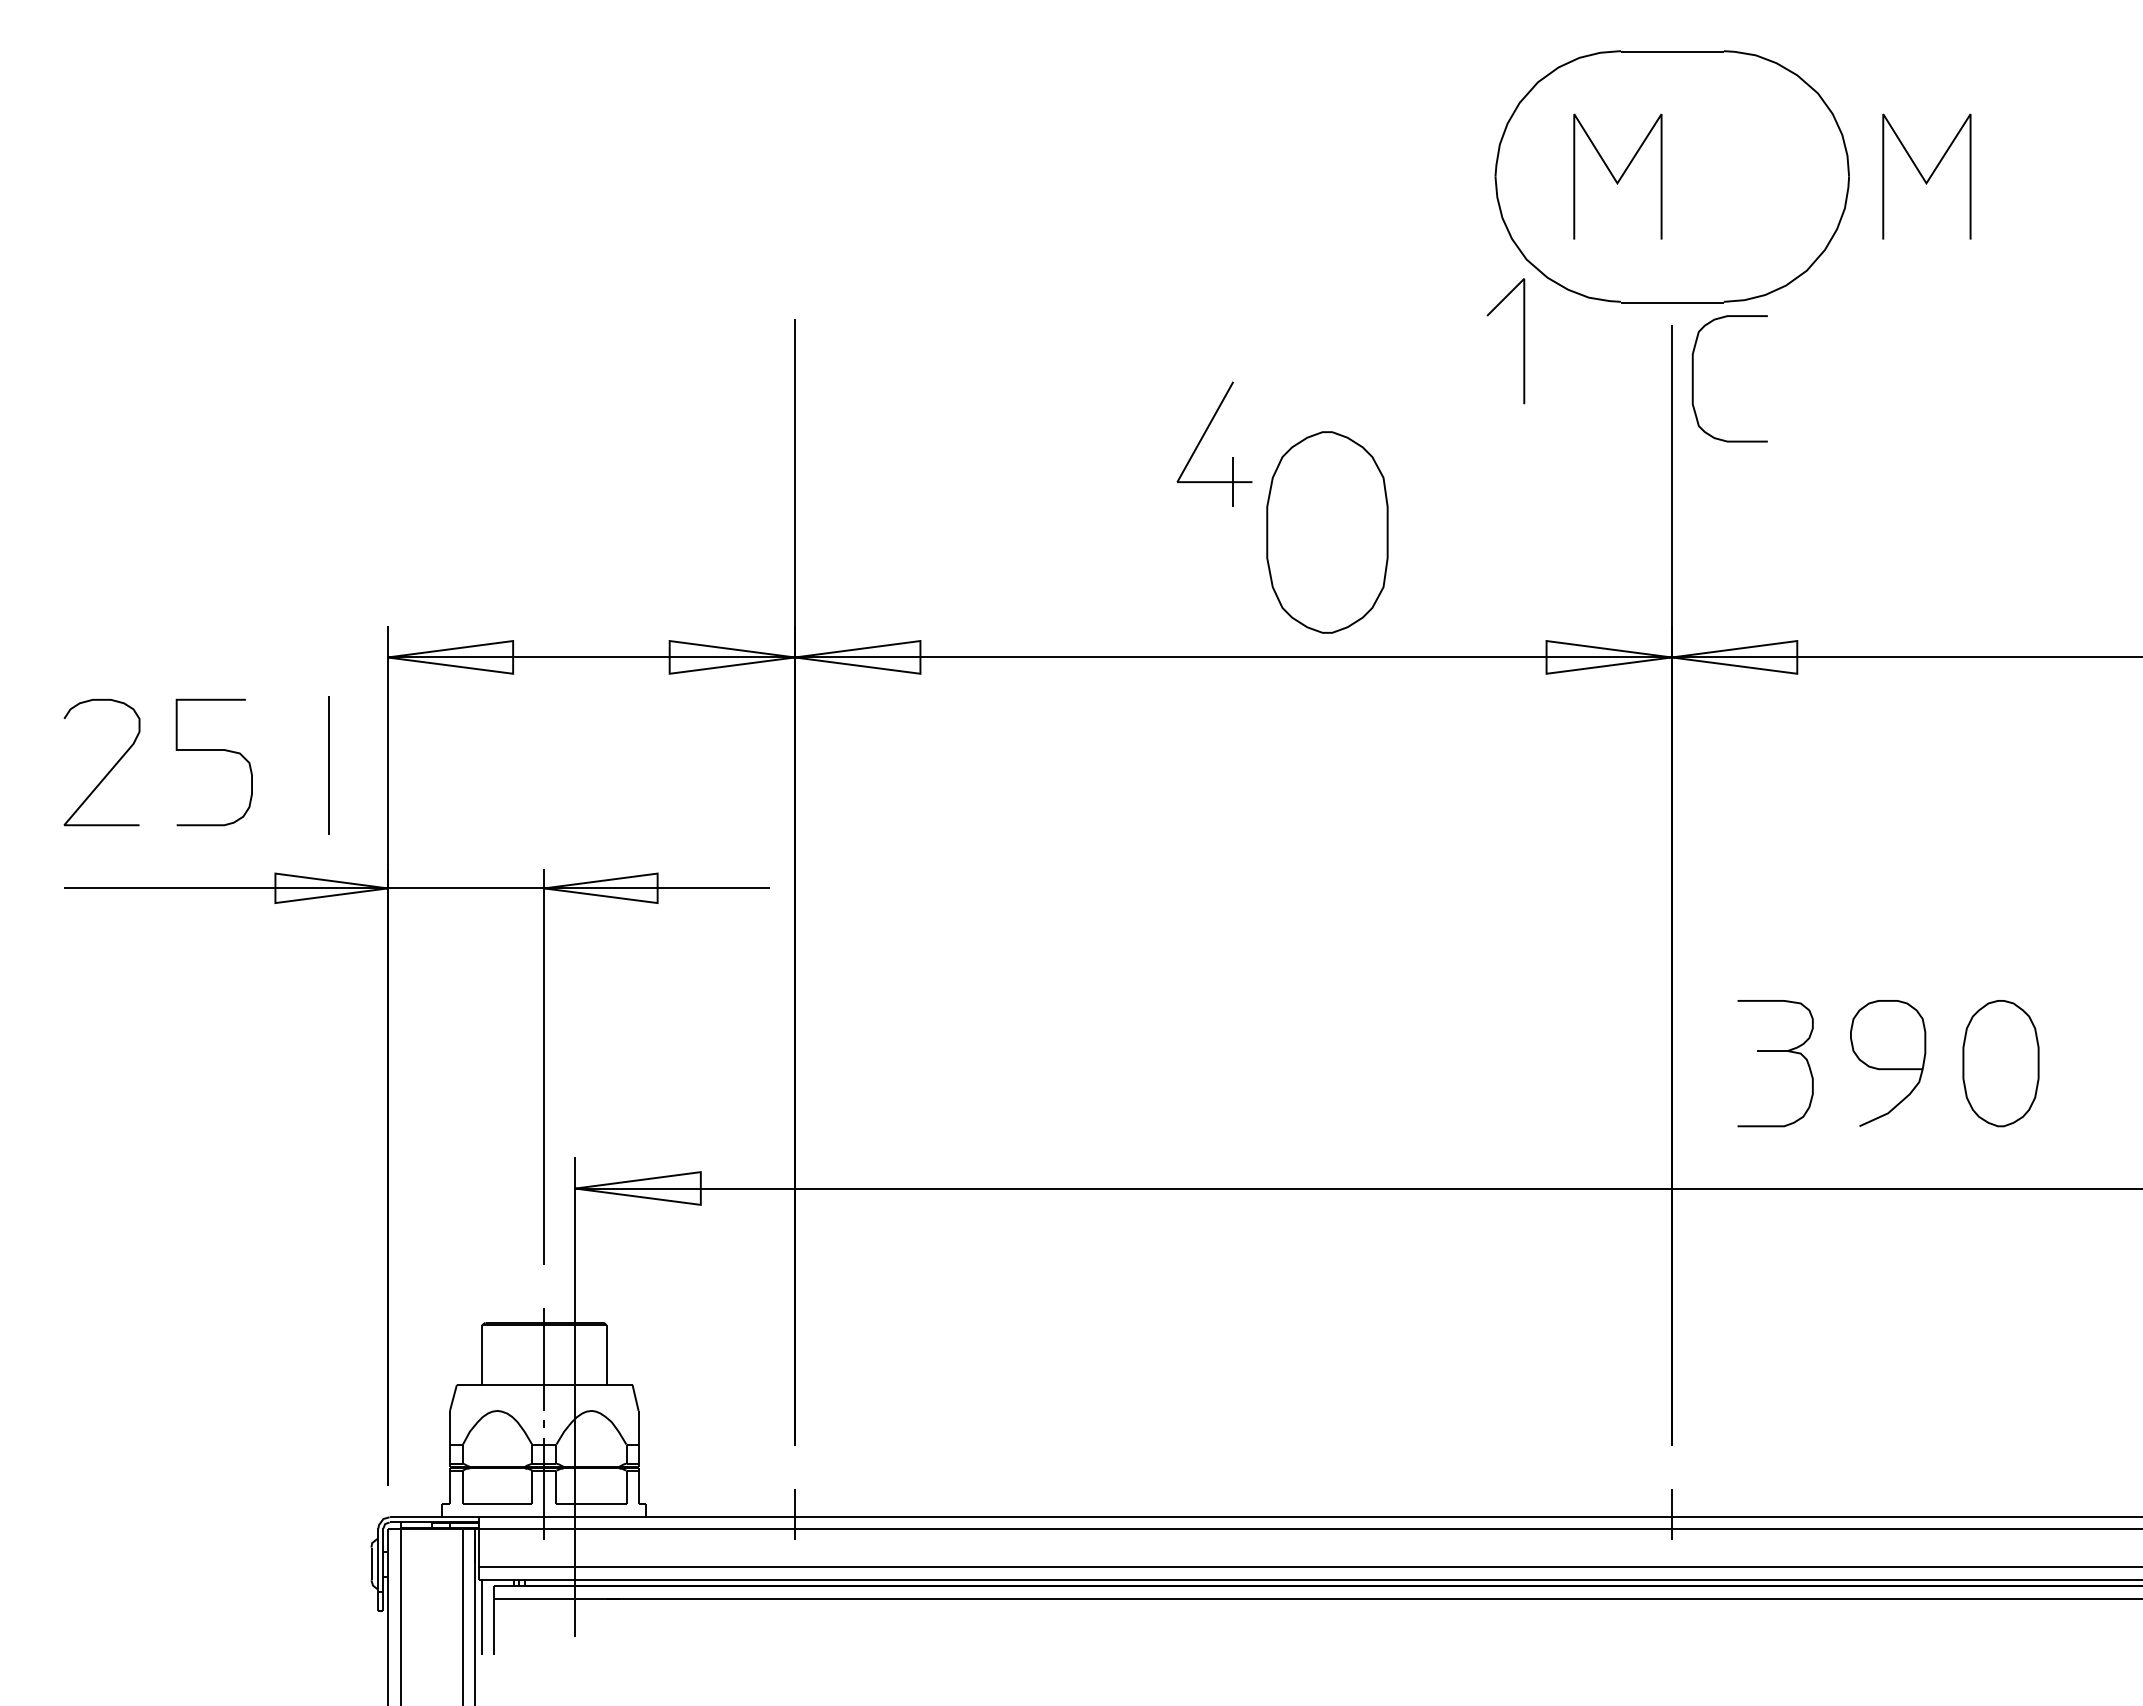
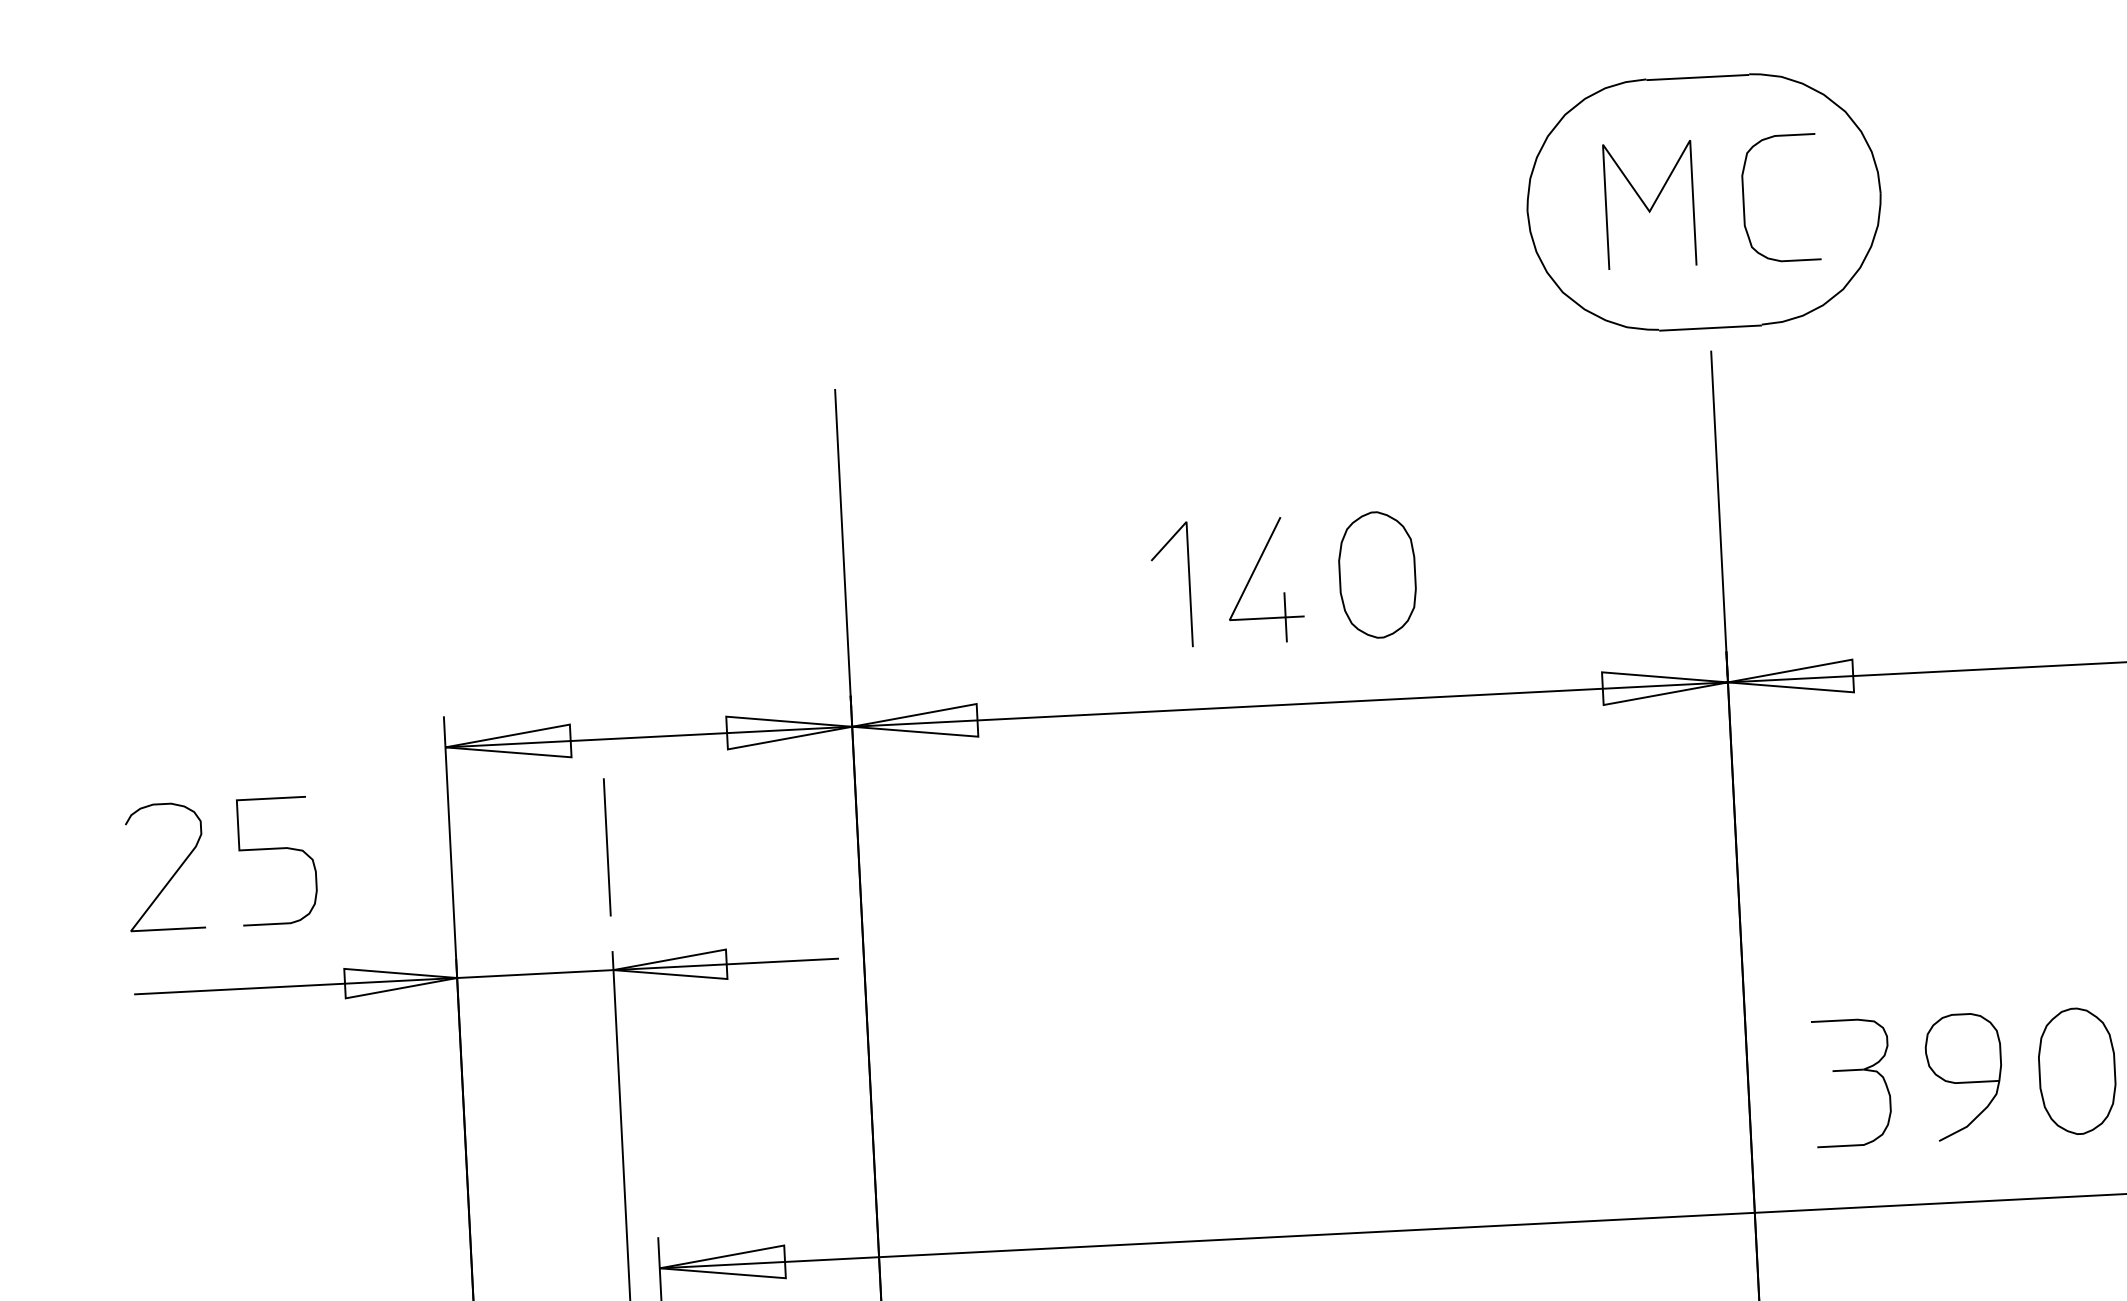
curve: (1924, 178) -> (1956, 191), removed
curve: (1523, 341) -> (1188, 584), moved
curve: (1693, 378) -> (1744, 199), moved
part: (1203, 437) -> (1253, 574), moved
part: (1326, 532) -> (1376, 575), size x0.62
line: (328, 765) -> (606, 847), moved

